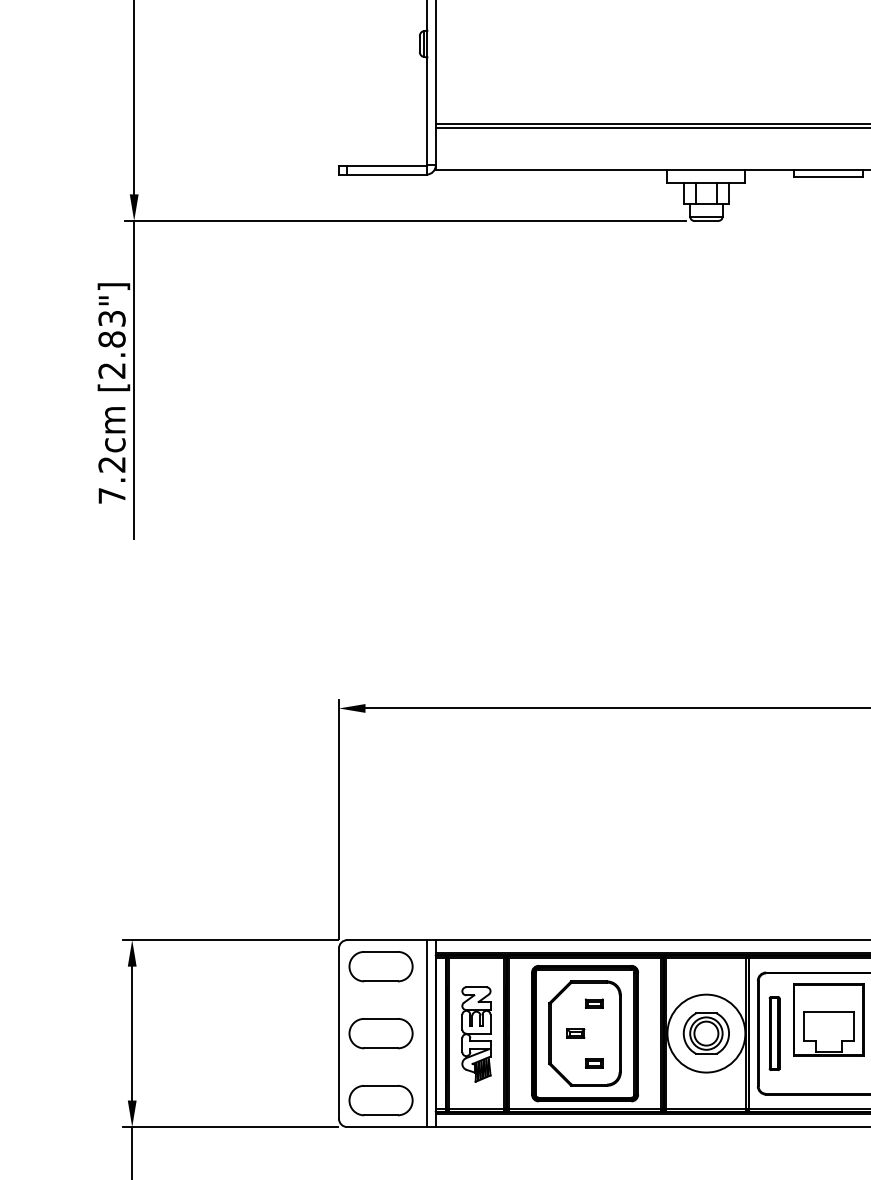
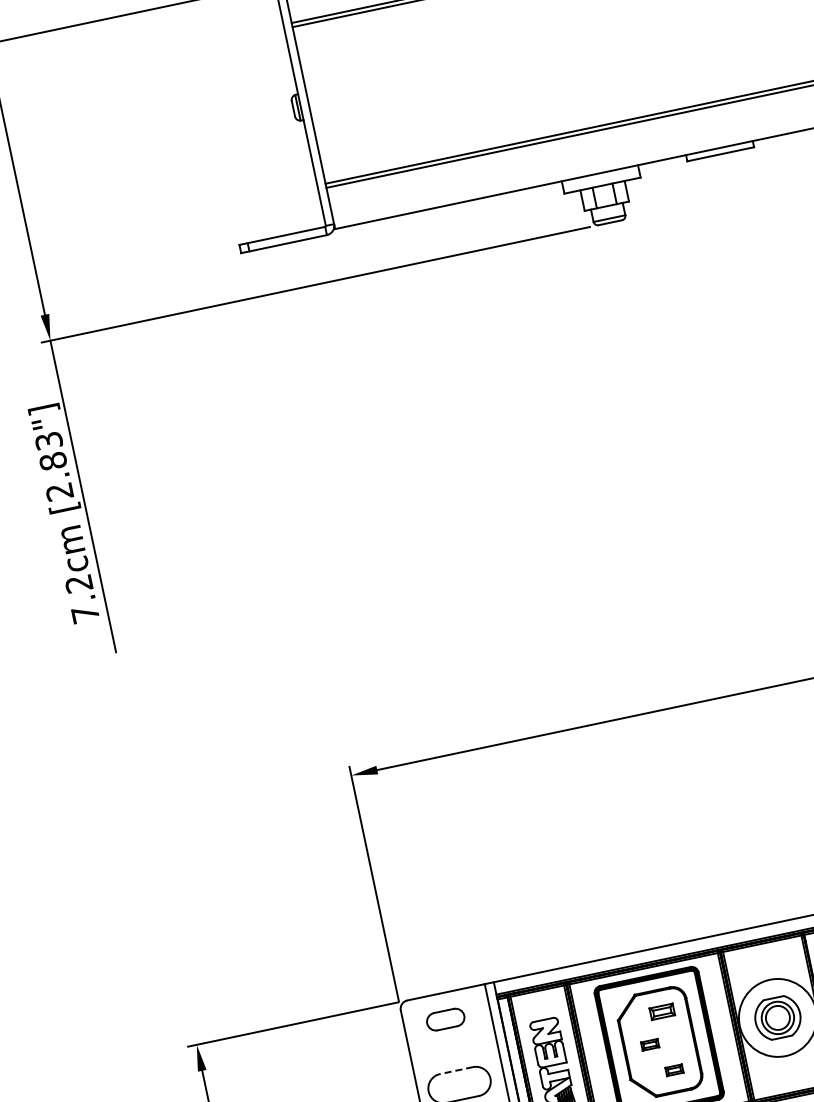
part: (380, 966) -> (445, 1019), size x0.6
part: (593, 1003) -> (661, 1011), size x1.4
line: (381, 1018) -> (456, 1070), solid -> dashed

